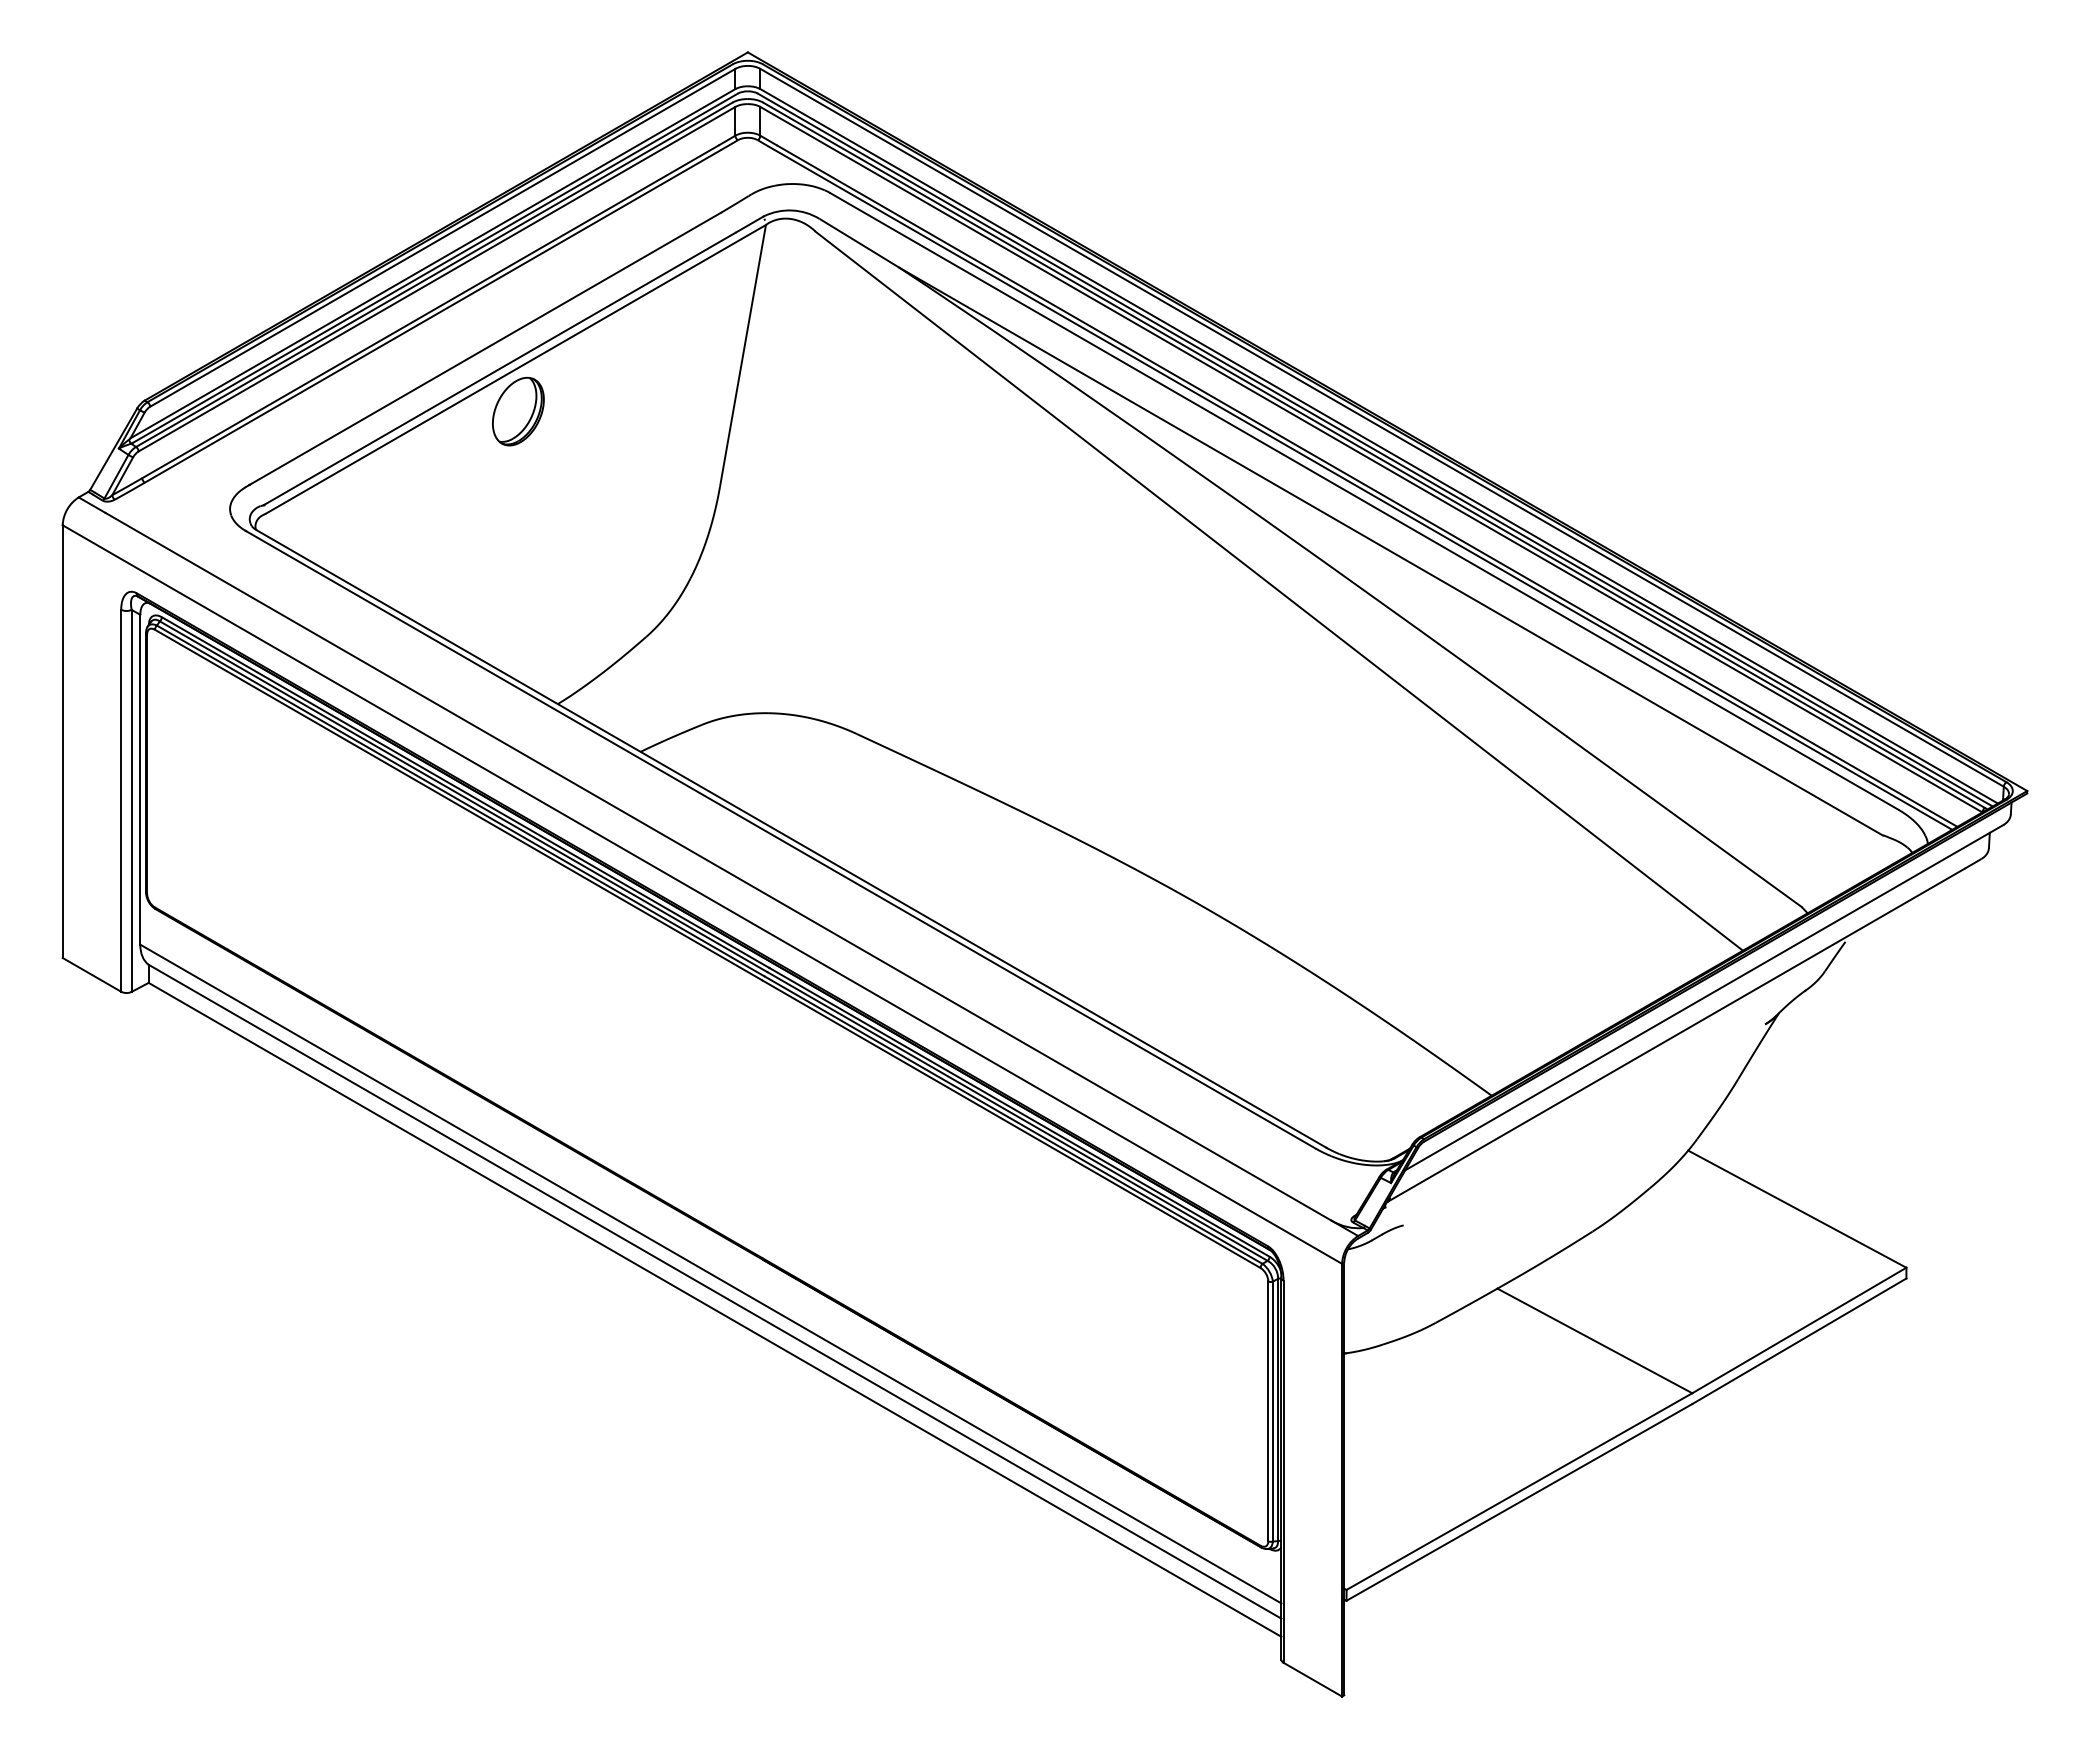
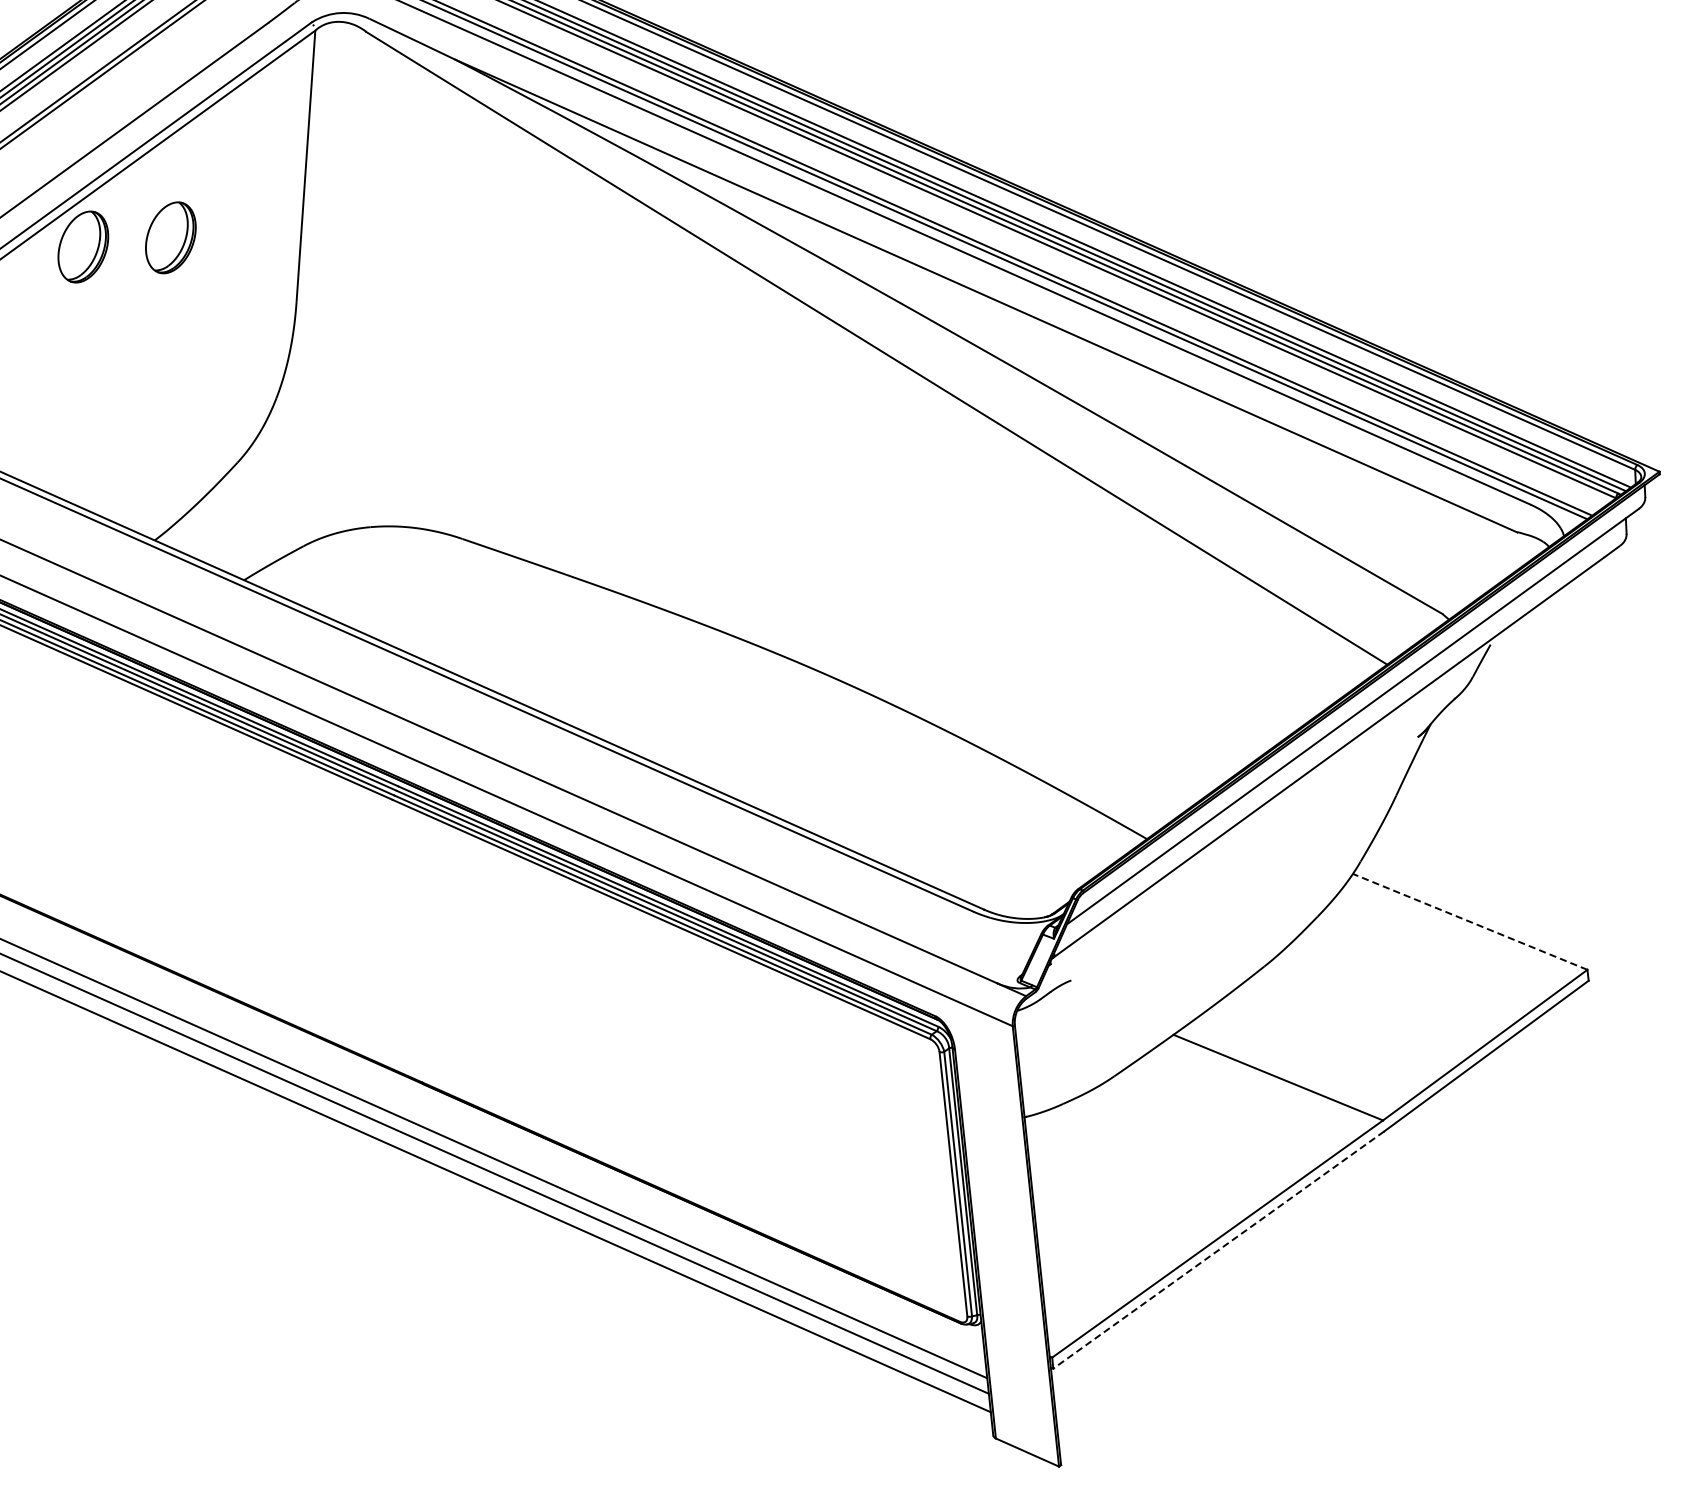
part: (604, 411) -> (170, 237), added
line: (1797, 1209) -> (1470, 922), solid -> dashed
line: (1519, 1502) -> (1218, 1250), solid -> dashed

